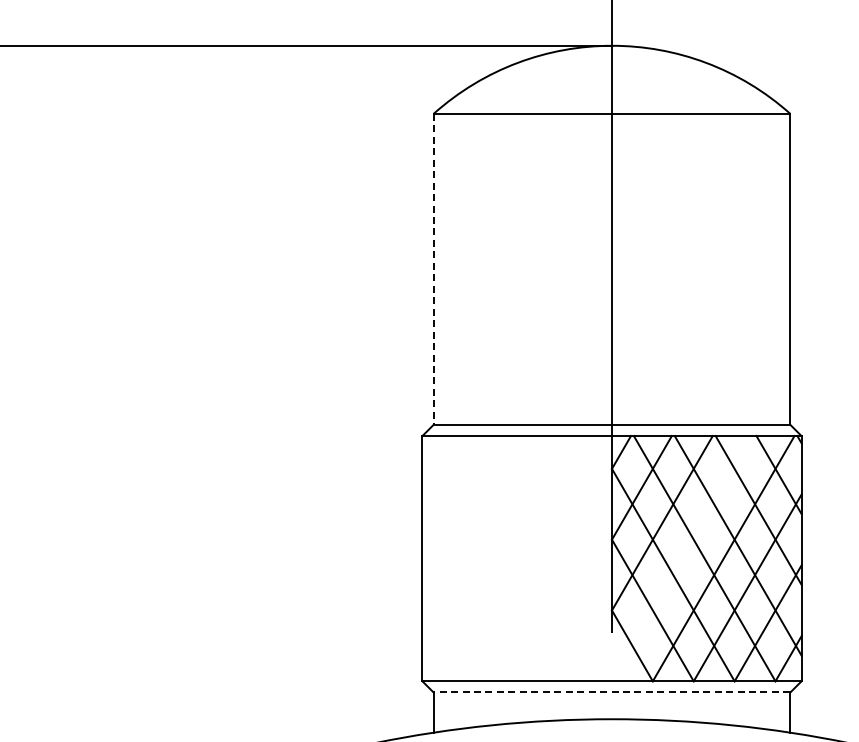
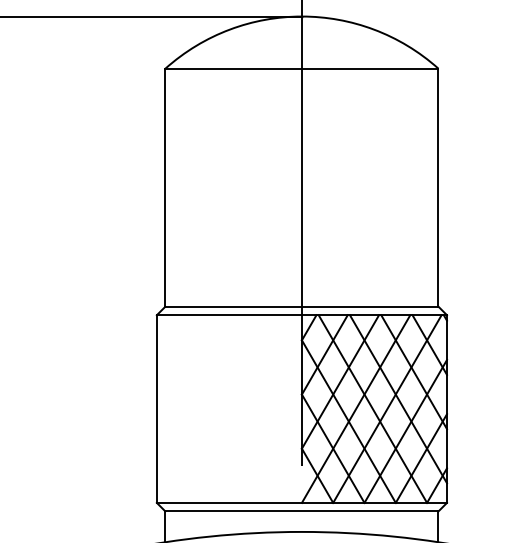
line: (433, 269) -> (165, 187), dashed -> solid
line: (682, 558) -> (355, 408), added
line: (611, 692) -> (301, 511), dashed -> solid

